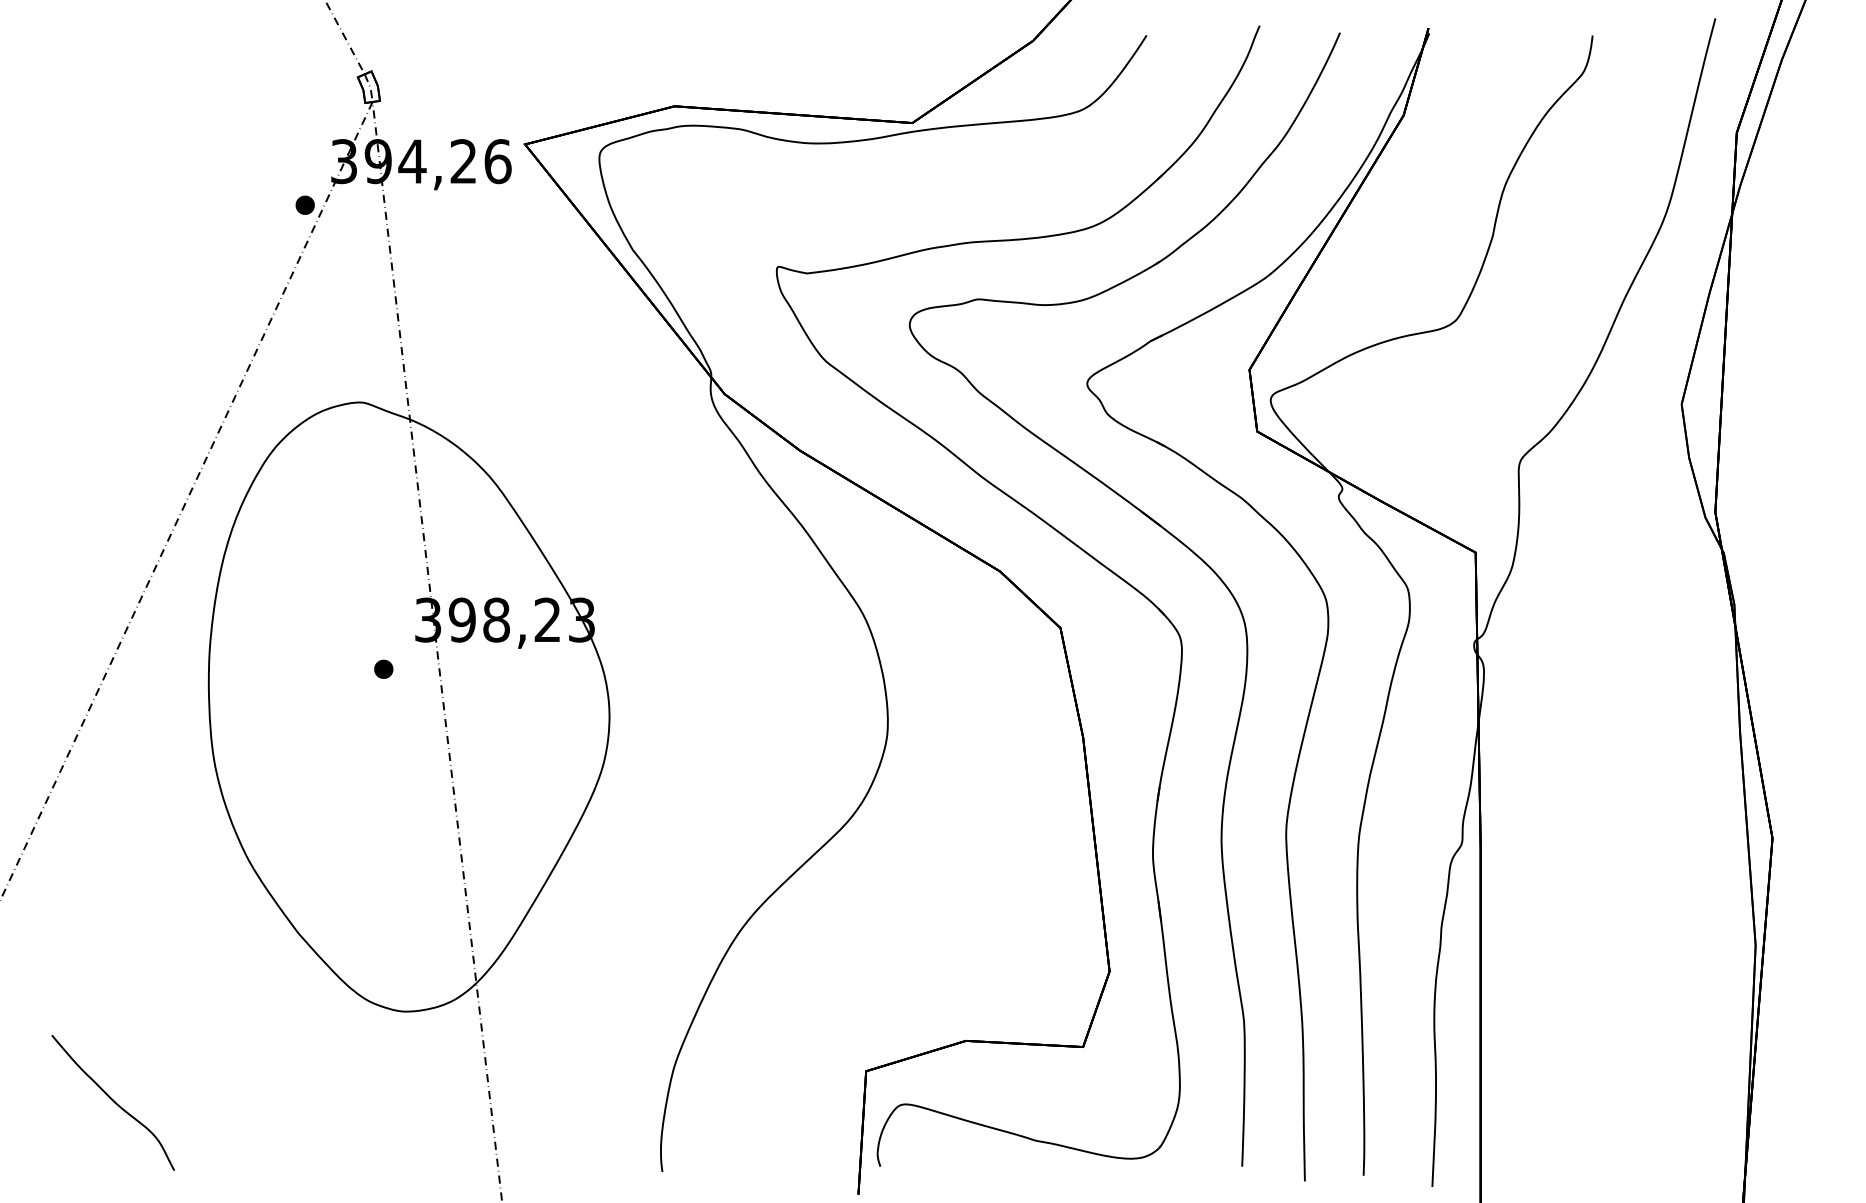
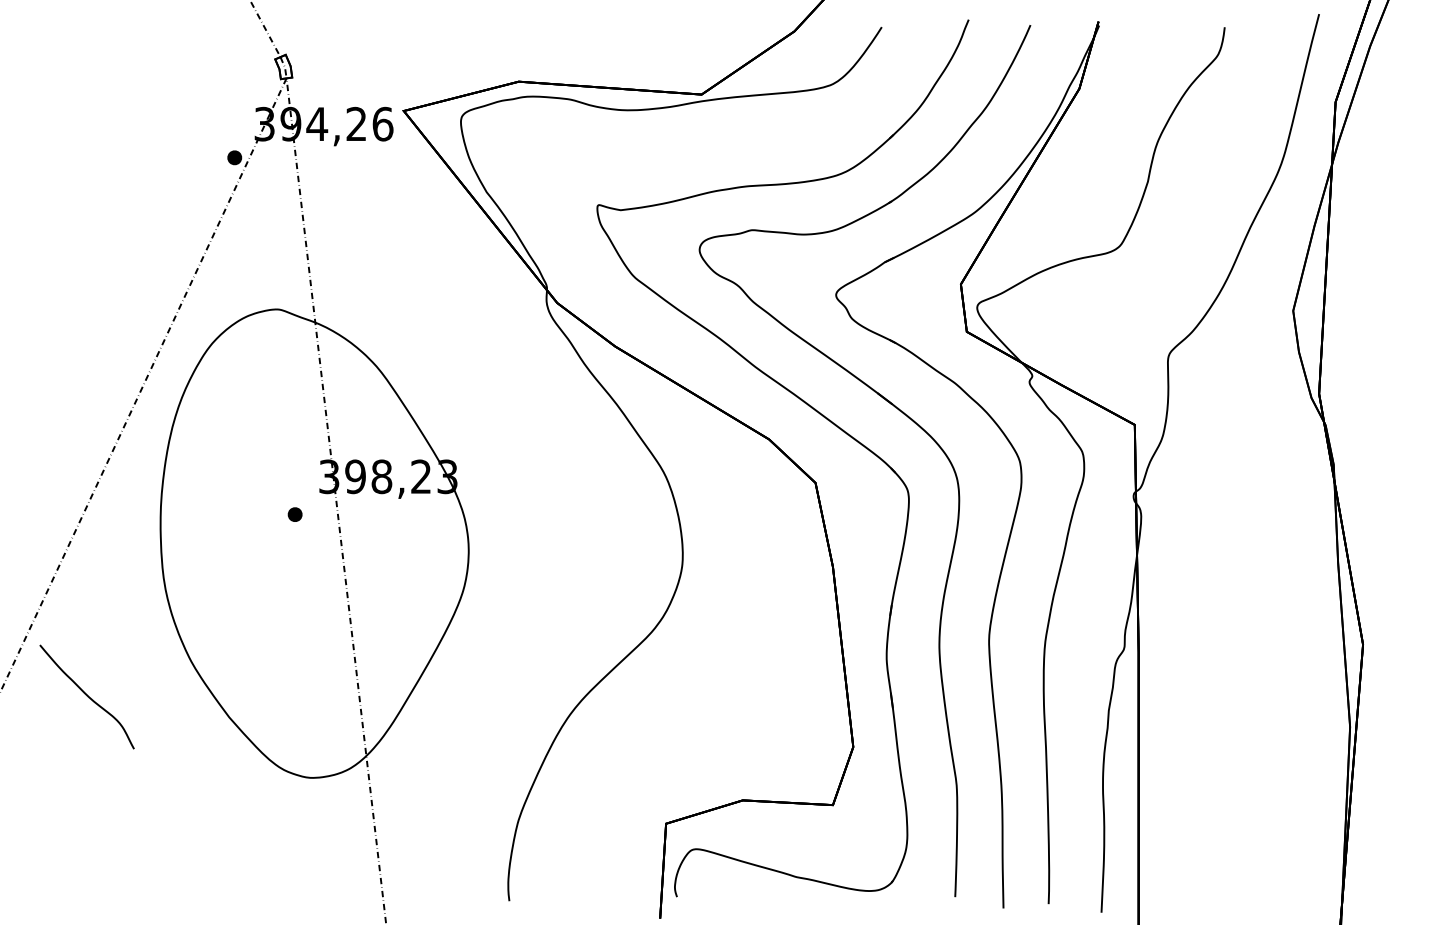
curve: (112, 1102) -> (86, 696), moved

